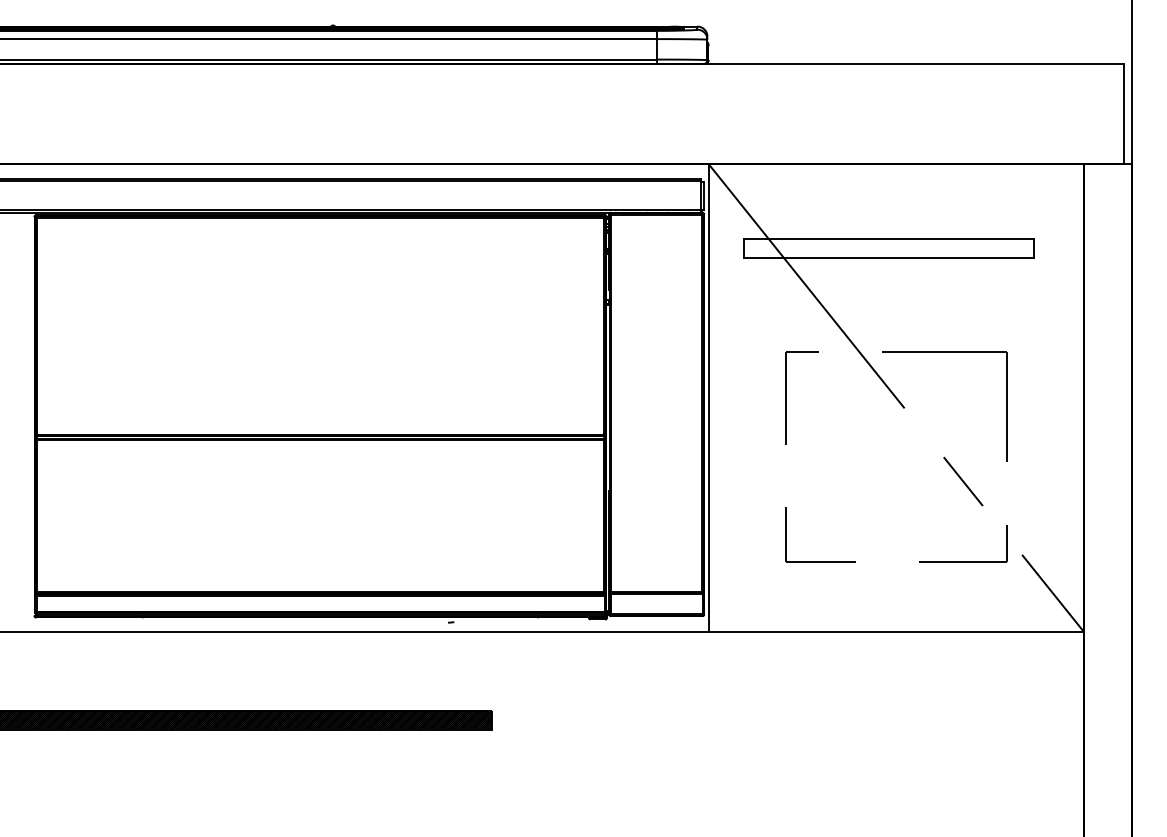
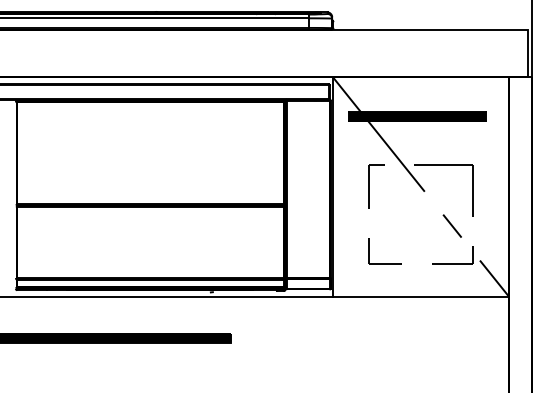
hatch: (889, 248) -> (417, 116), added

